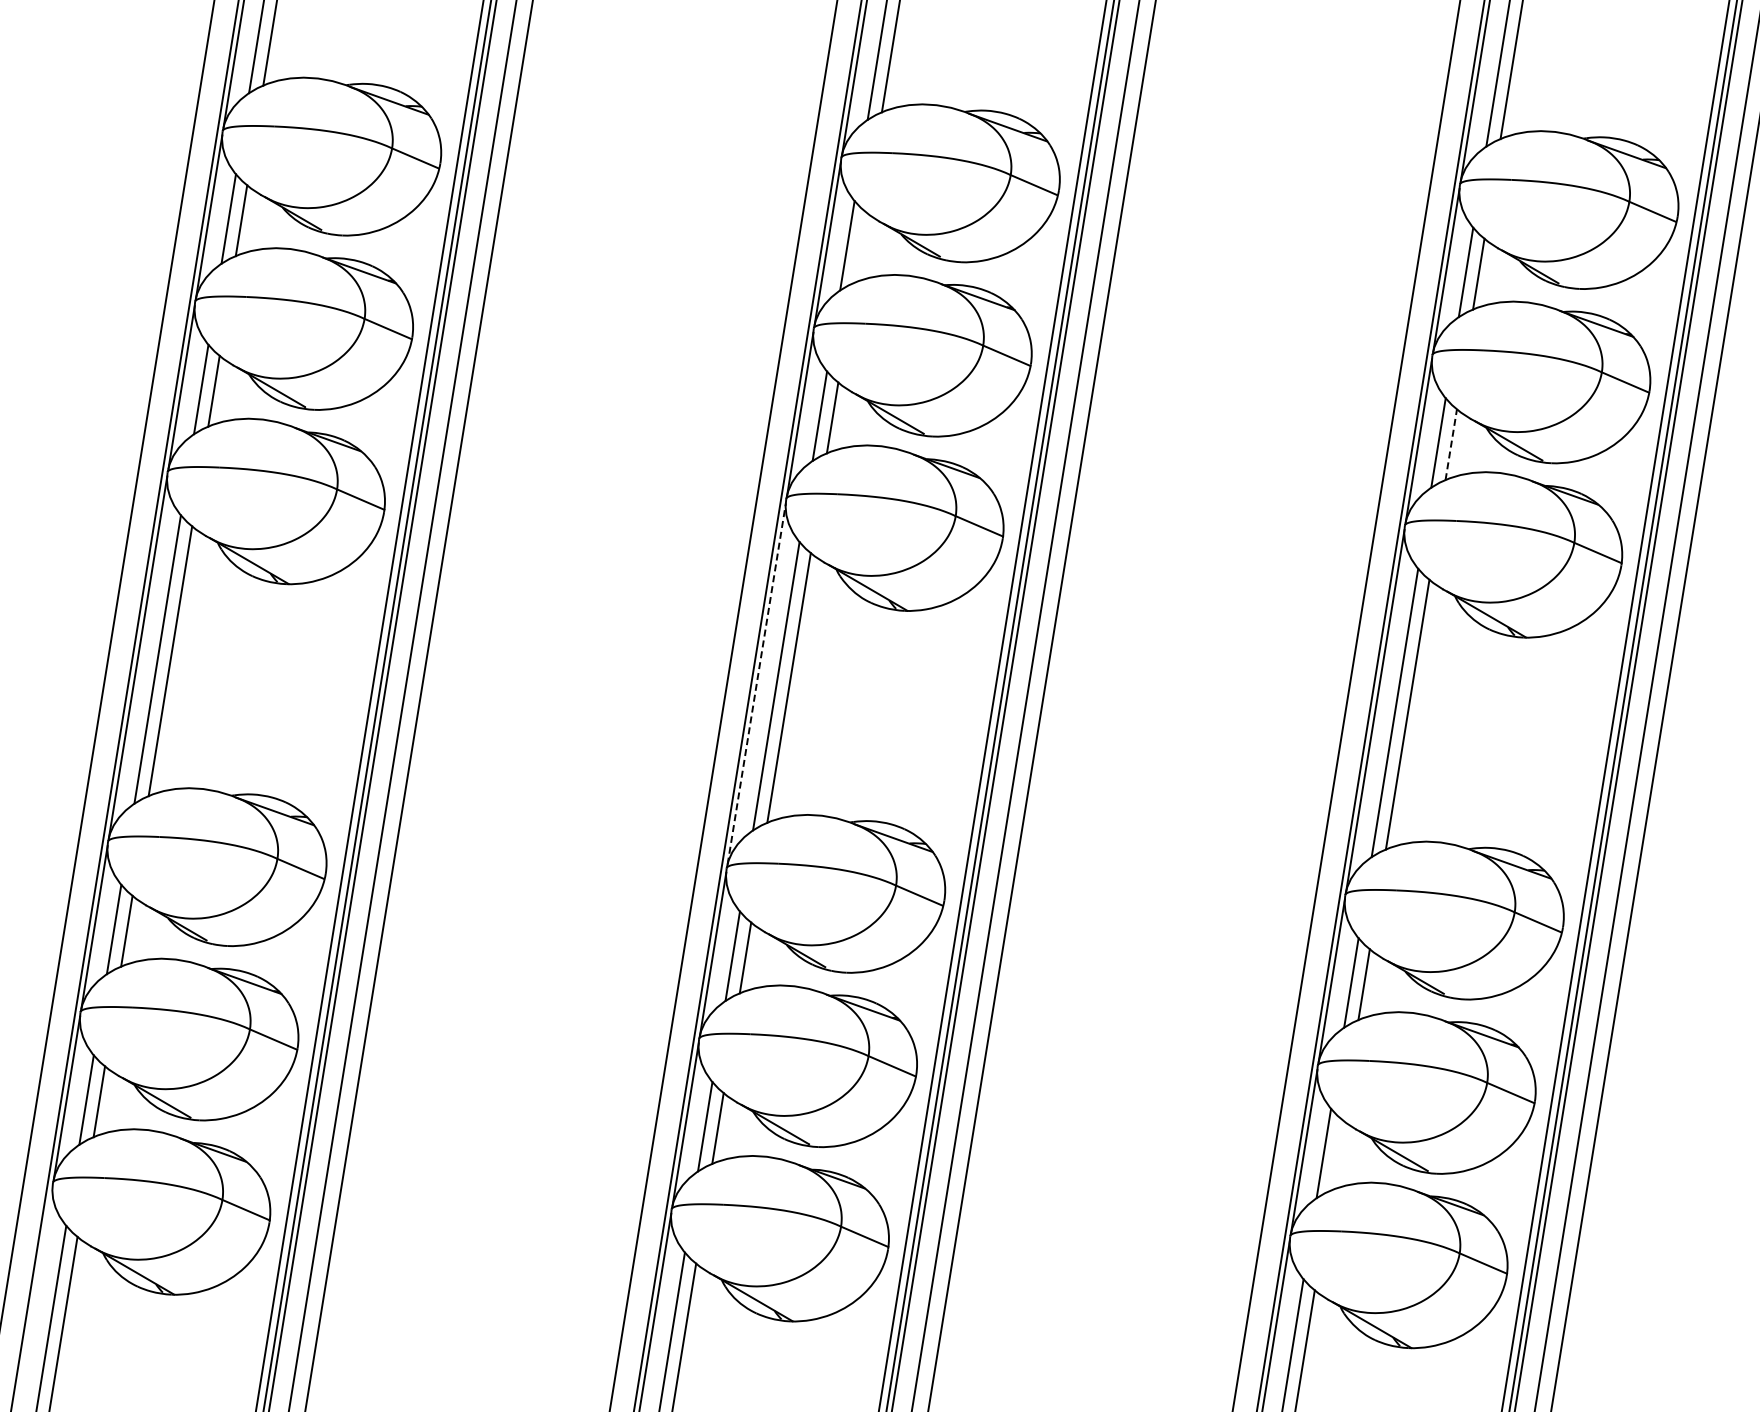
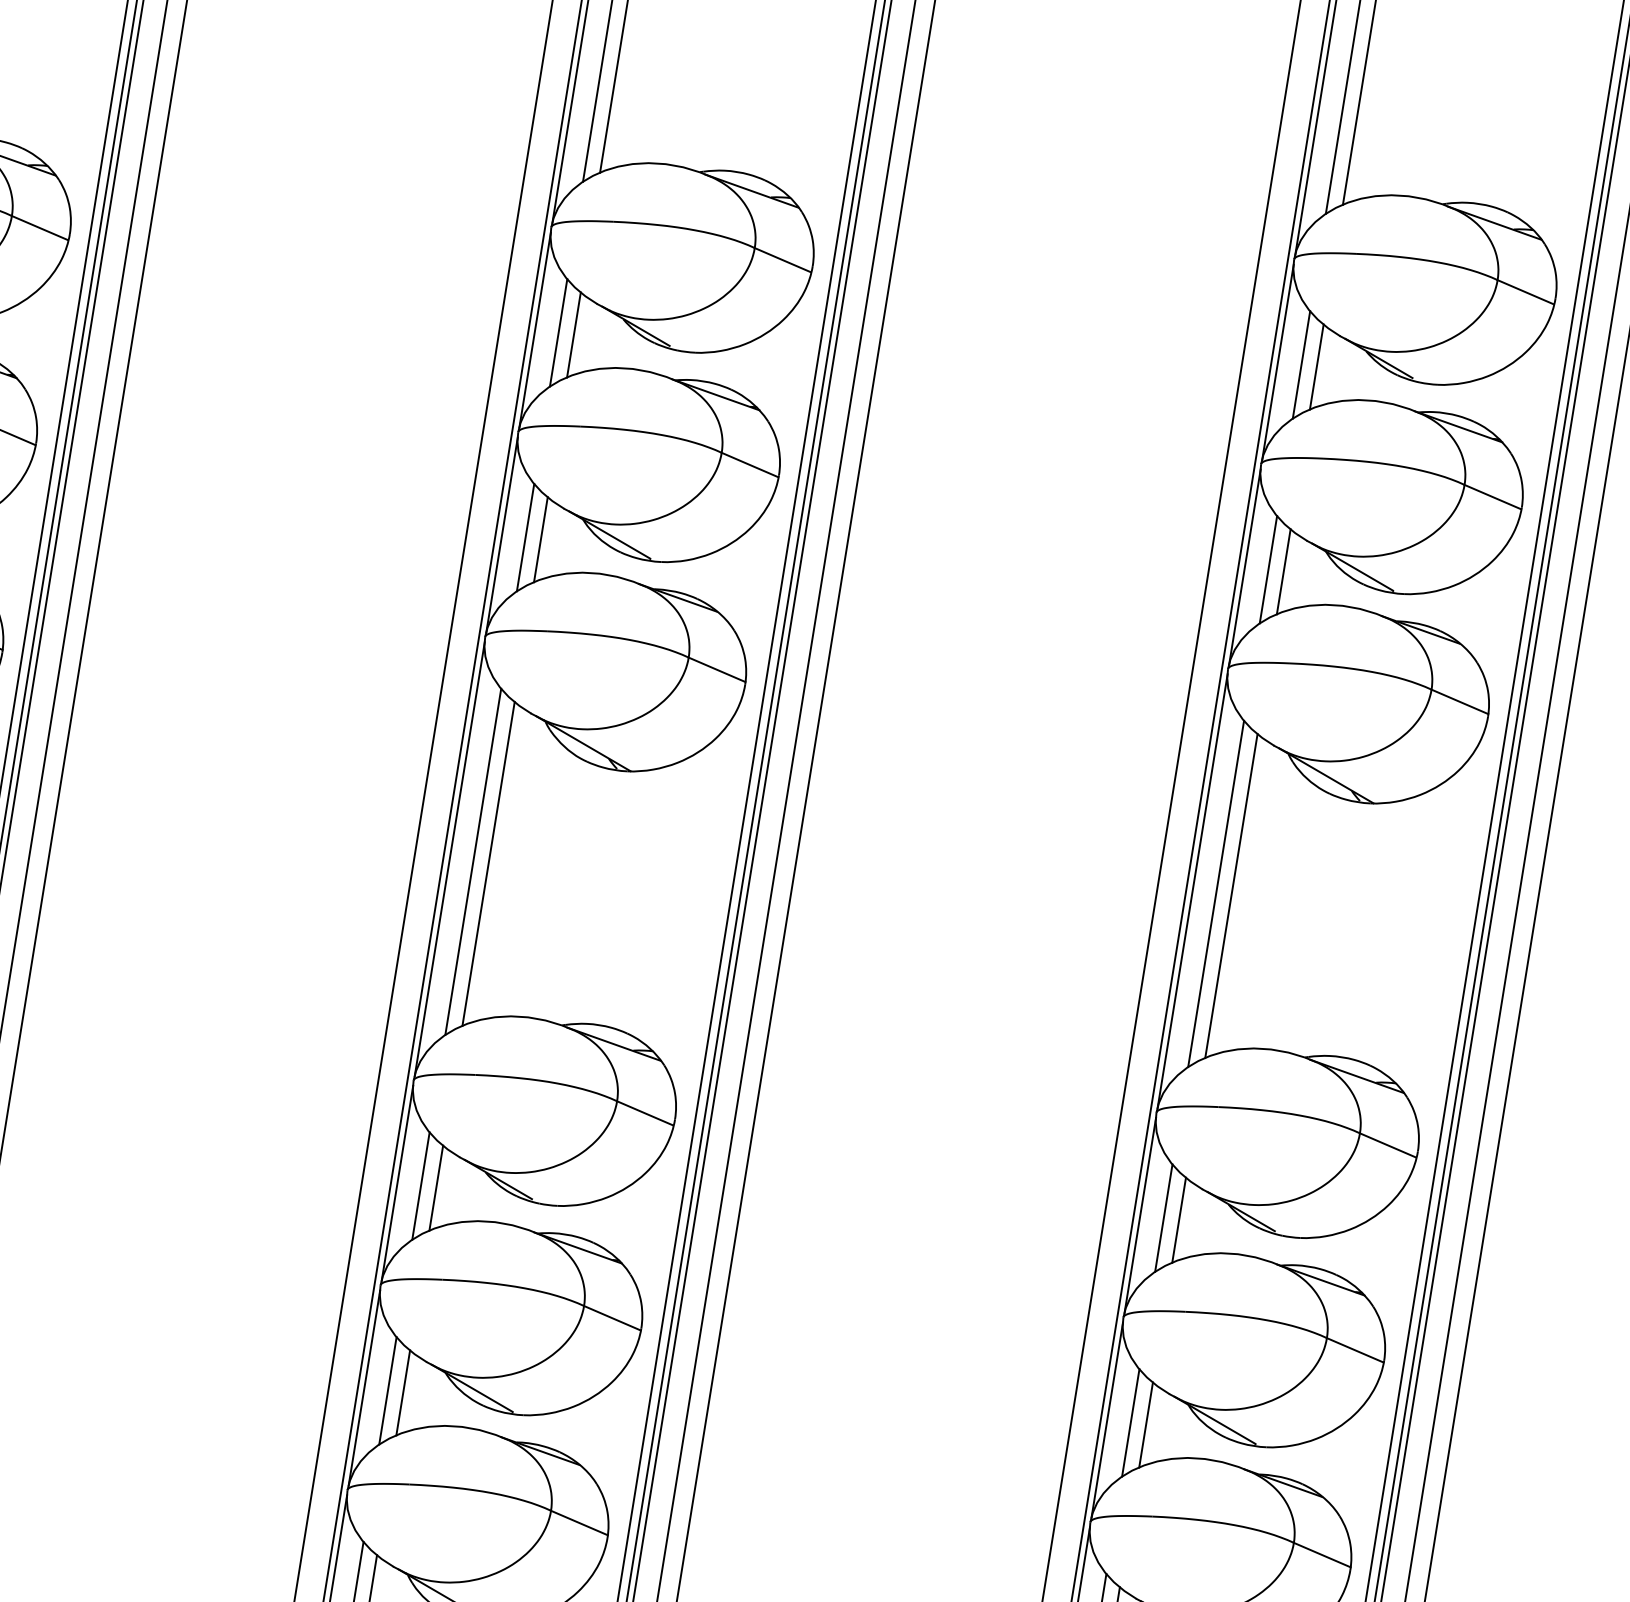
line: (859, 247) -> (573, 335), added
line: (1451, 444) -> (1284, 571), dashed -> solid
line: (756, 683) -> (449, 858), dashed -> solid
line: (1336, 1154) -> (1145, 1424), added

